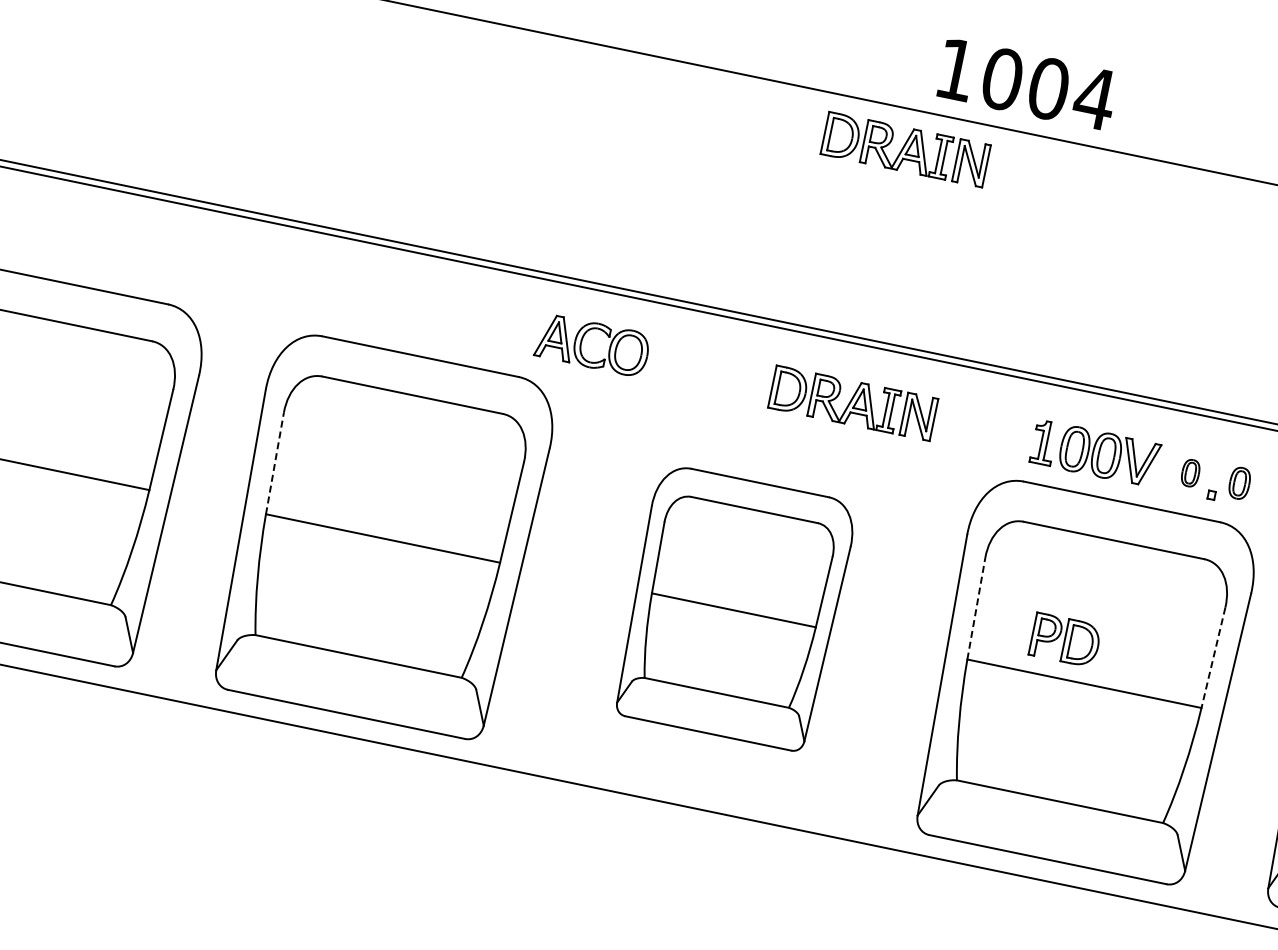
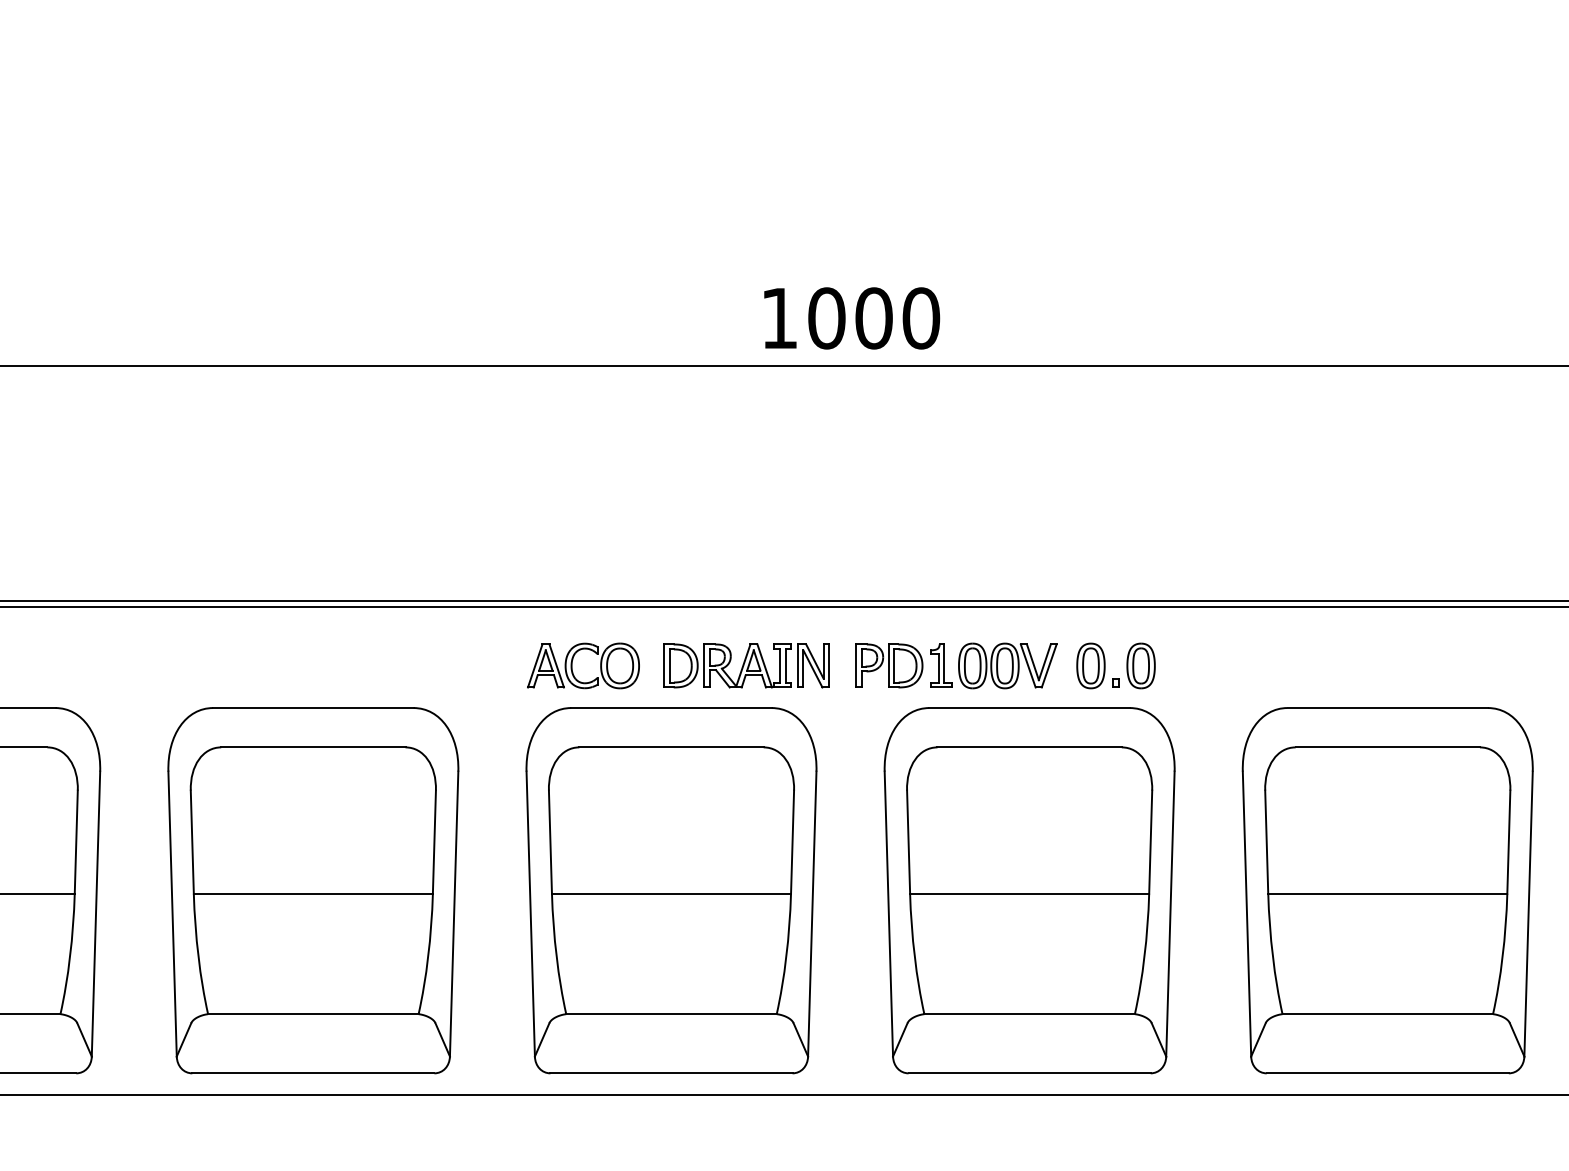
text: (1094, 98) -> (920, 318), 1004 -> 1000
part: (905, 149) -> (746, 406), removed
part: (582, 342) -> (572, 665), moved
line: (275, 463) -> (192, 842), dashed -> solid
part: (1190, 472) -> (1090, 665), size x1.67
part: (1239, 482) -> (1140, 665), size x1.43
part: (734, 607) -> (671, 890), size x1.43
line: (976, 609) -> (908, 842), dashed -> solid
part: (1065, 639) -> (889, 665), moved
line: (1213, 658) -> (1150, 842), dashed -> solid

